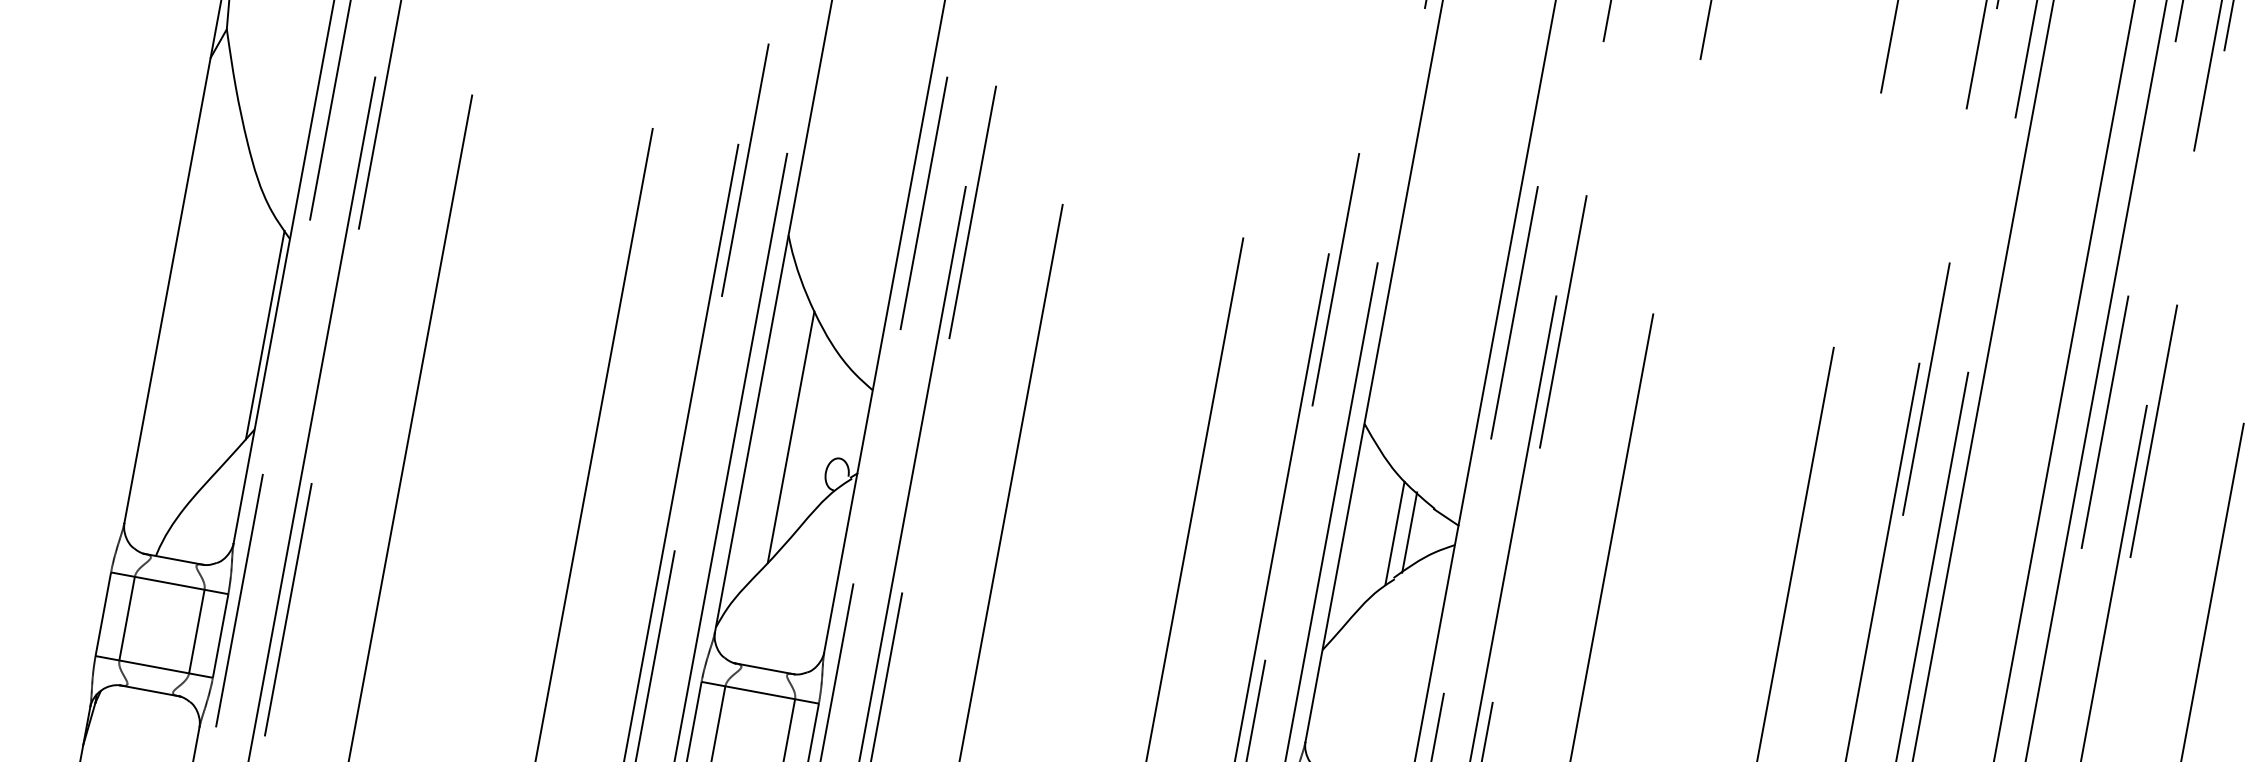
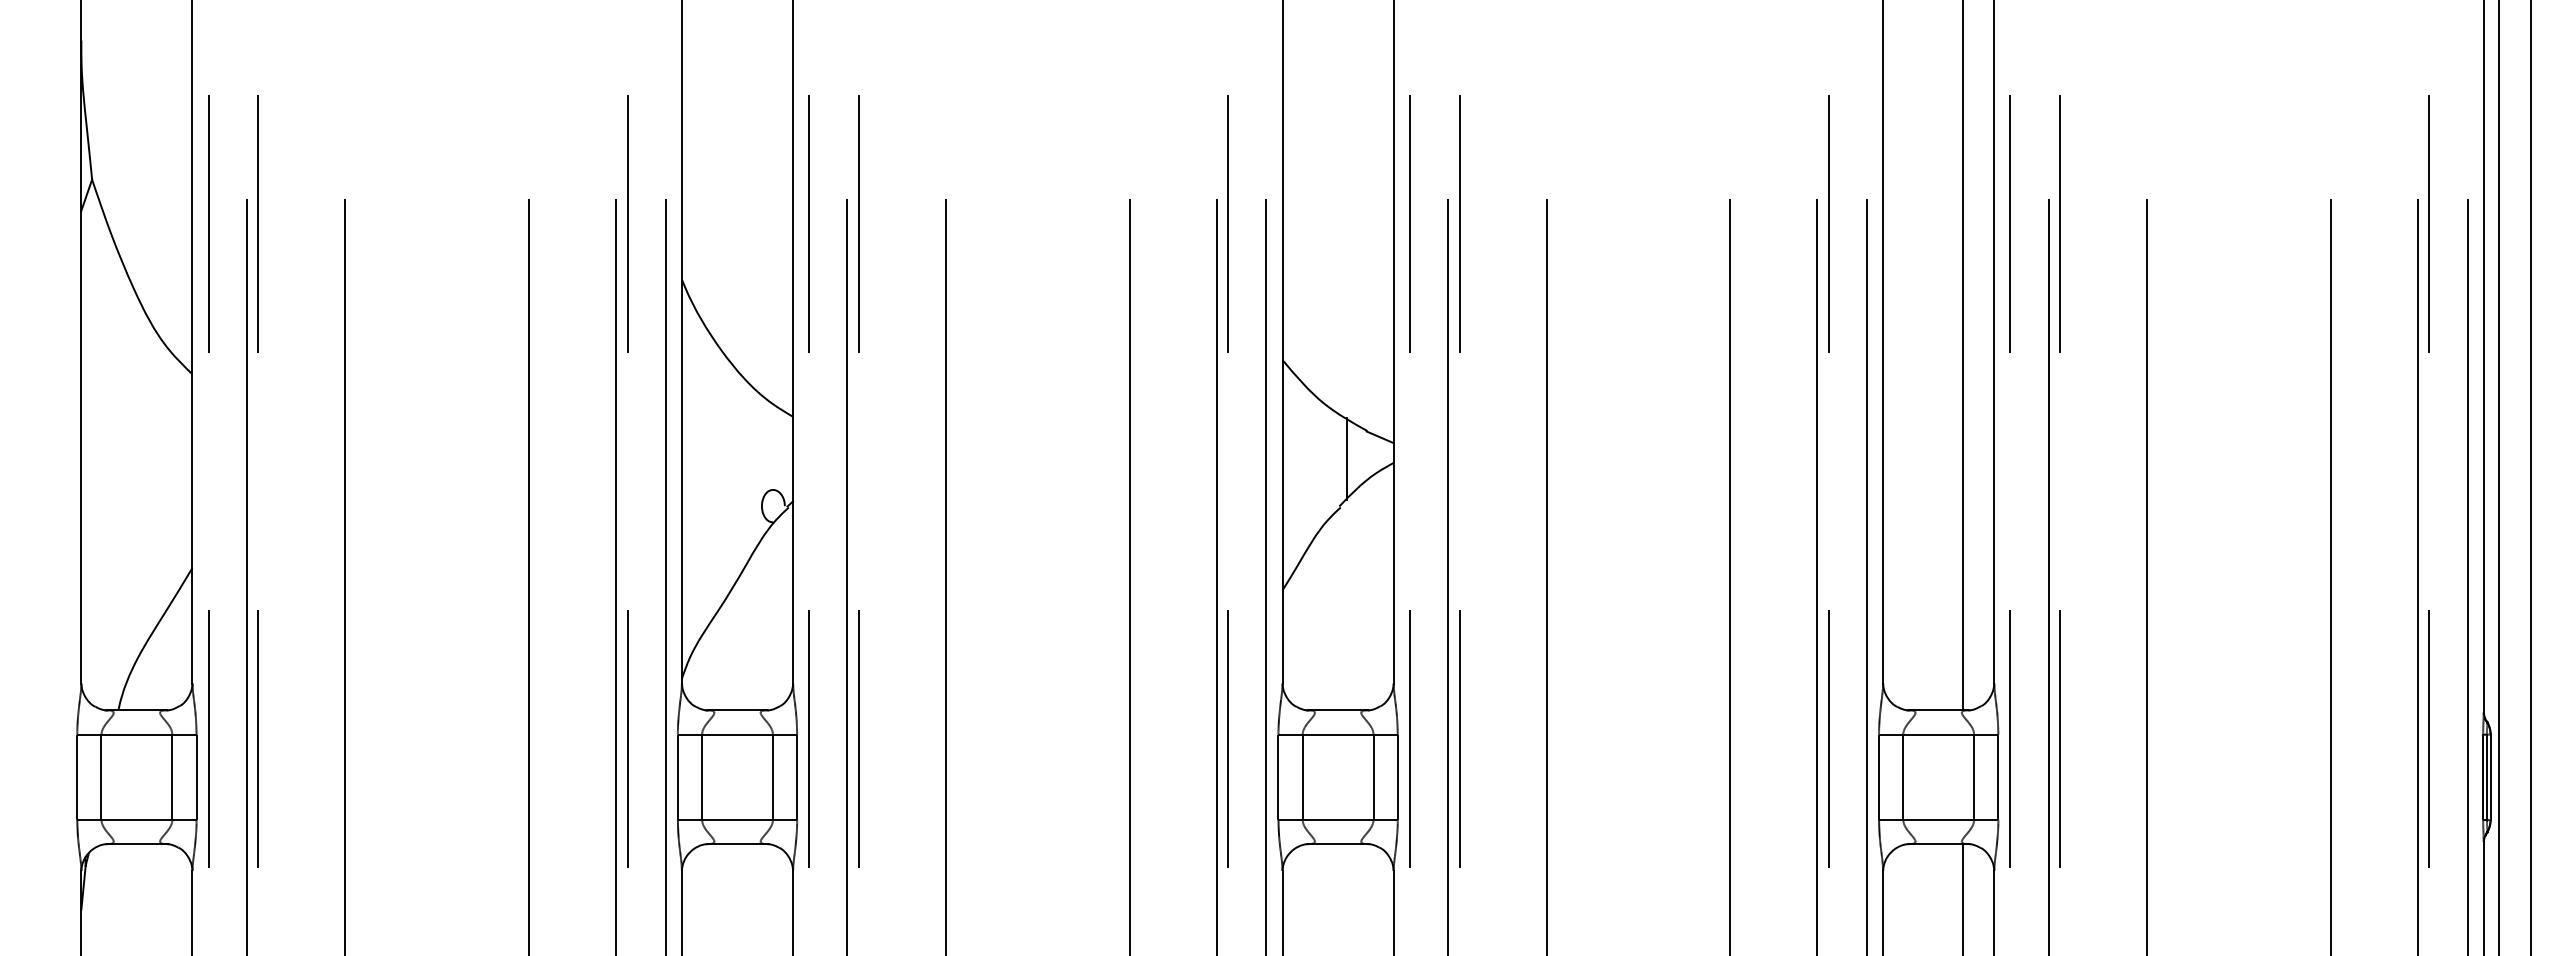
line: (265, 335) -> (185, 473), removed
line: (791, 436) -> (721, 477), removed
line: (1395, 532) -> (1332, 461), removed

